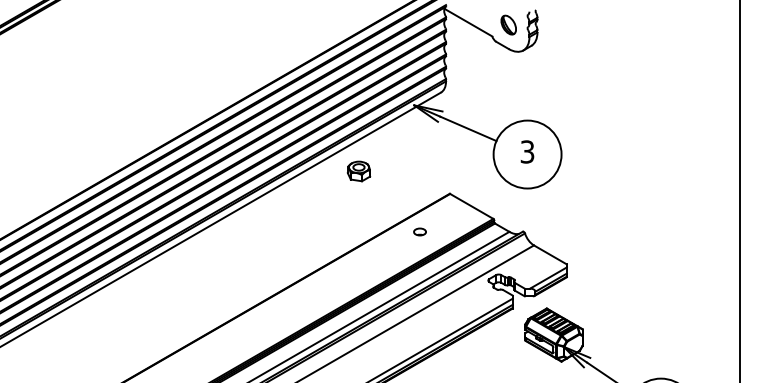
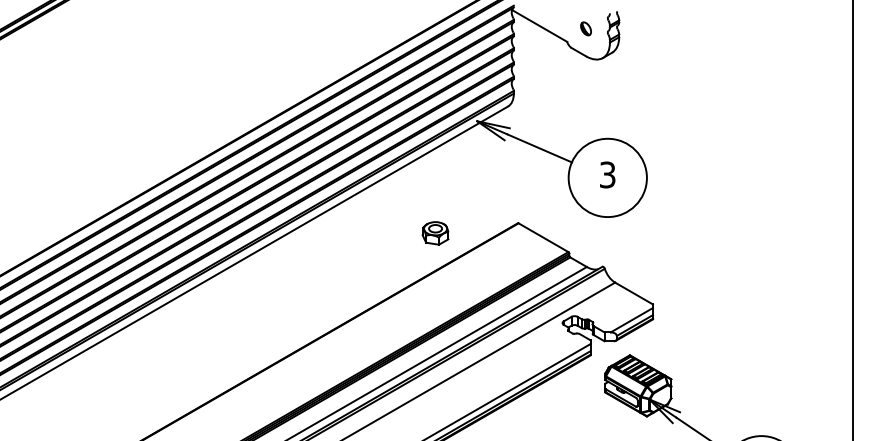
part: (508, 24) -> (585, 28), size x0.6
part: (358, 171) -> (435, 233), moved
part: (419, 232) -> (483, 267), removed

